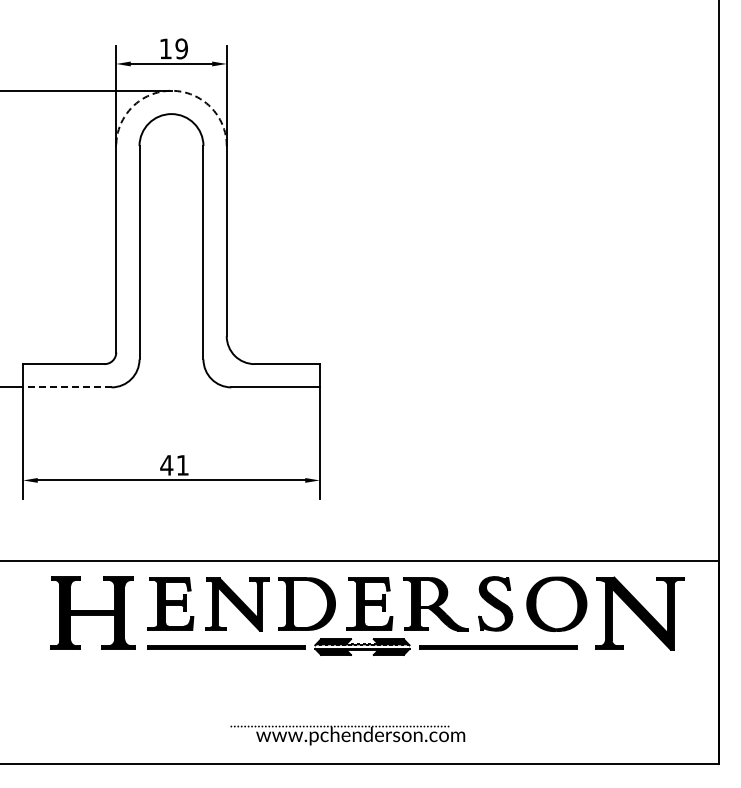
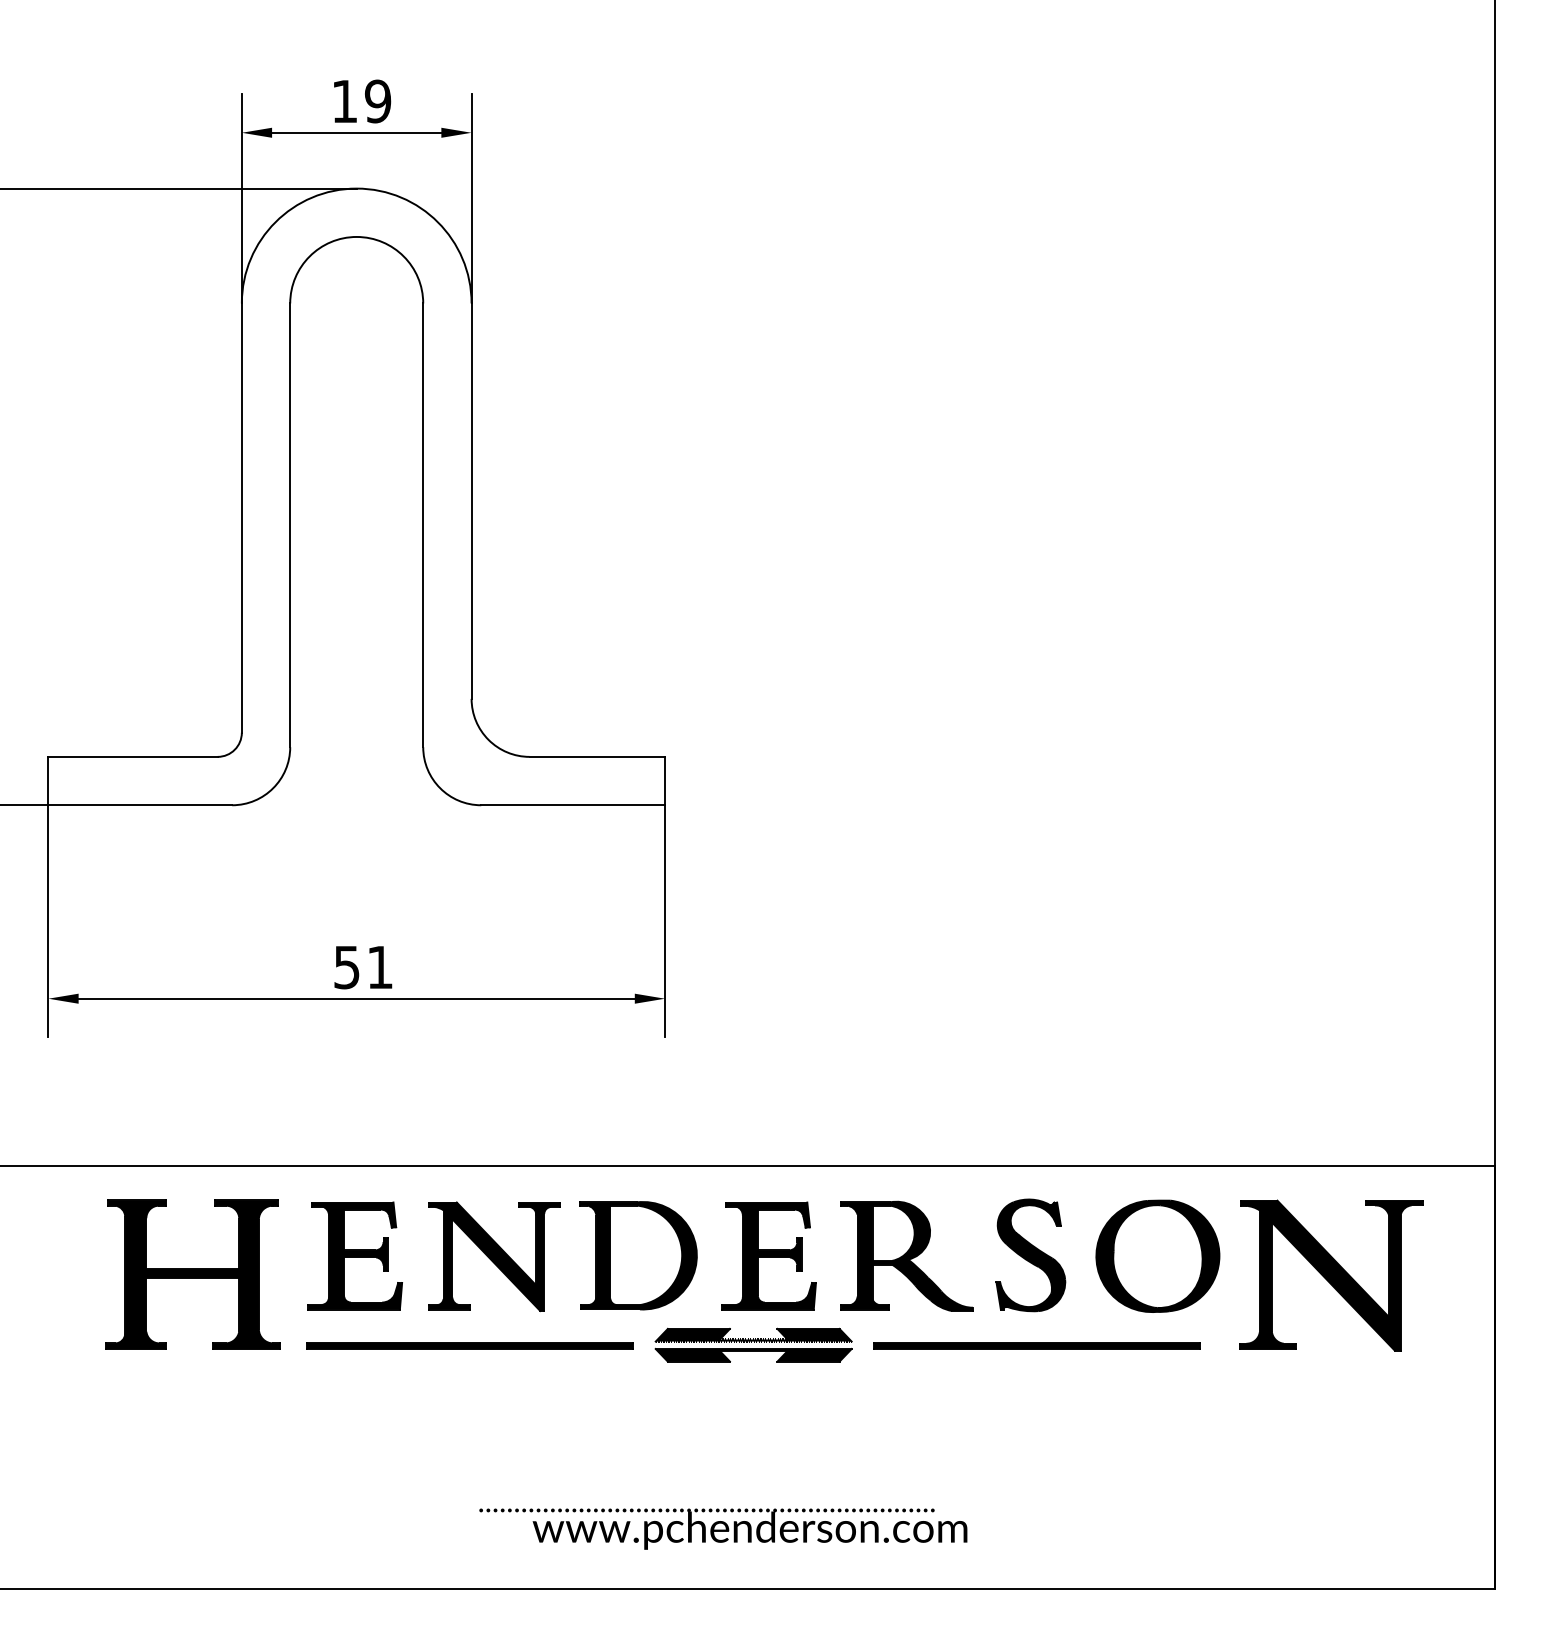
arc: (171, 90) -> (356, 187), dashed -> solid
line: (66, 387) -> (138, 805), dashed -> solid
text: (166, 465) -> (346, 967), 41 -> 51

